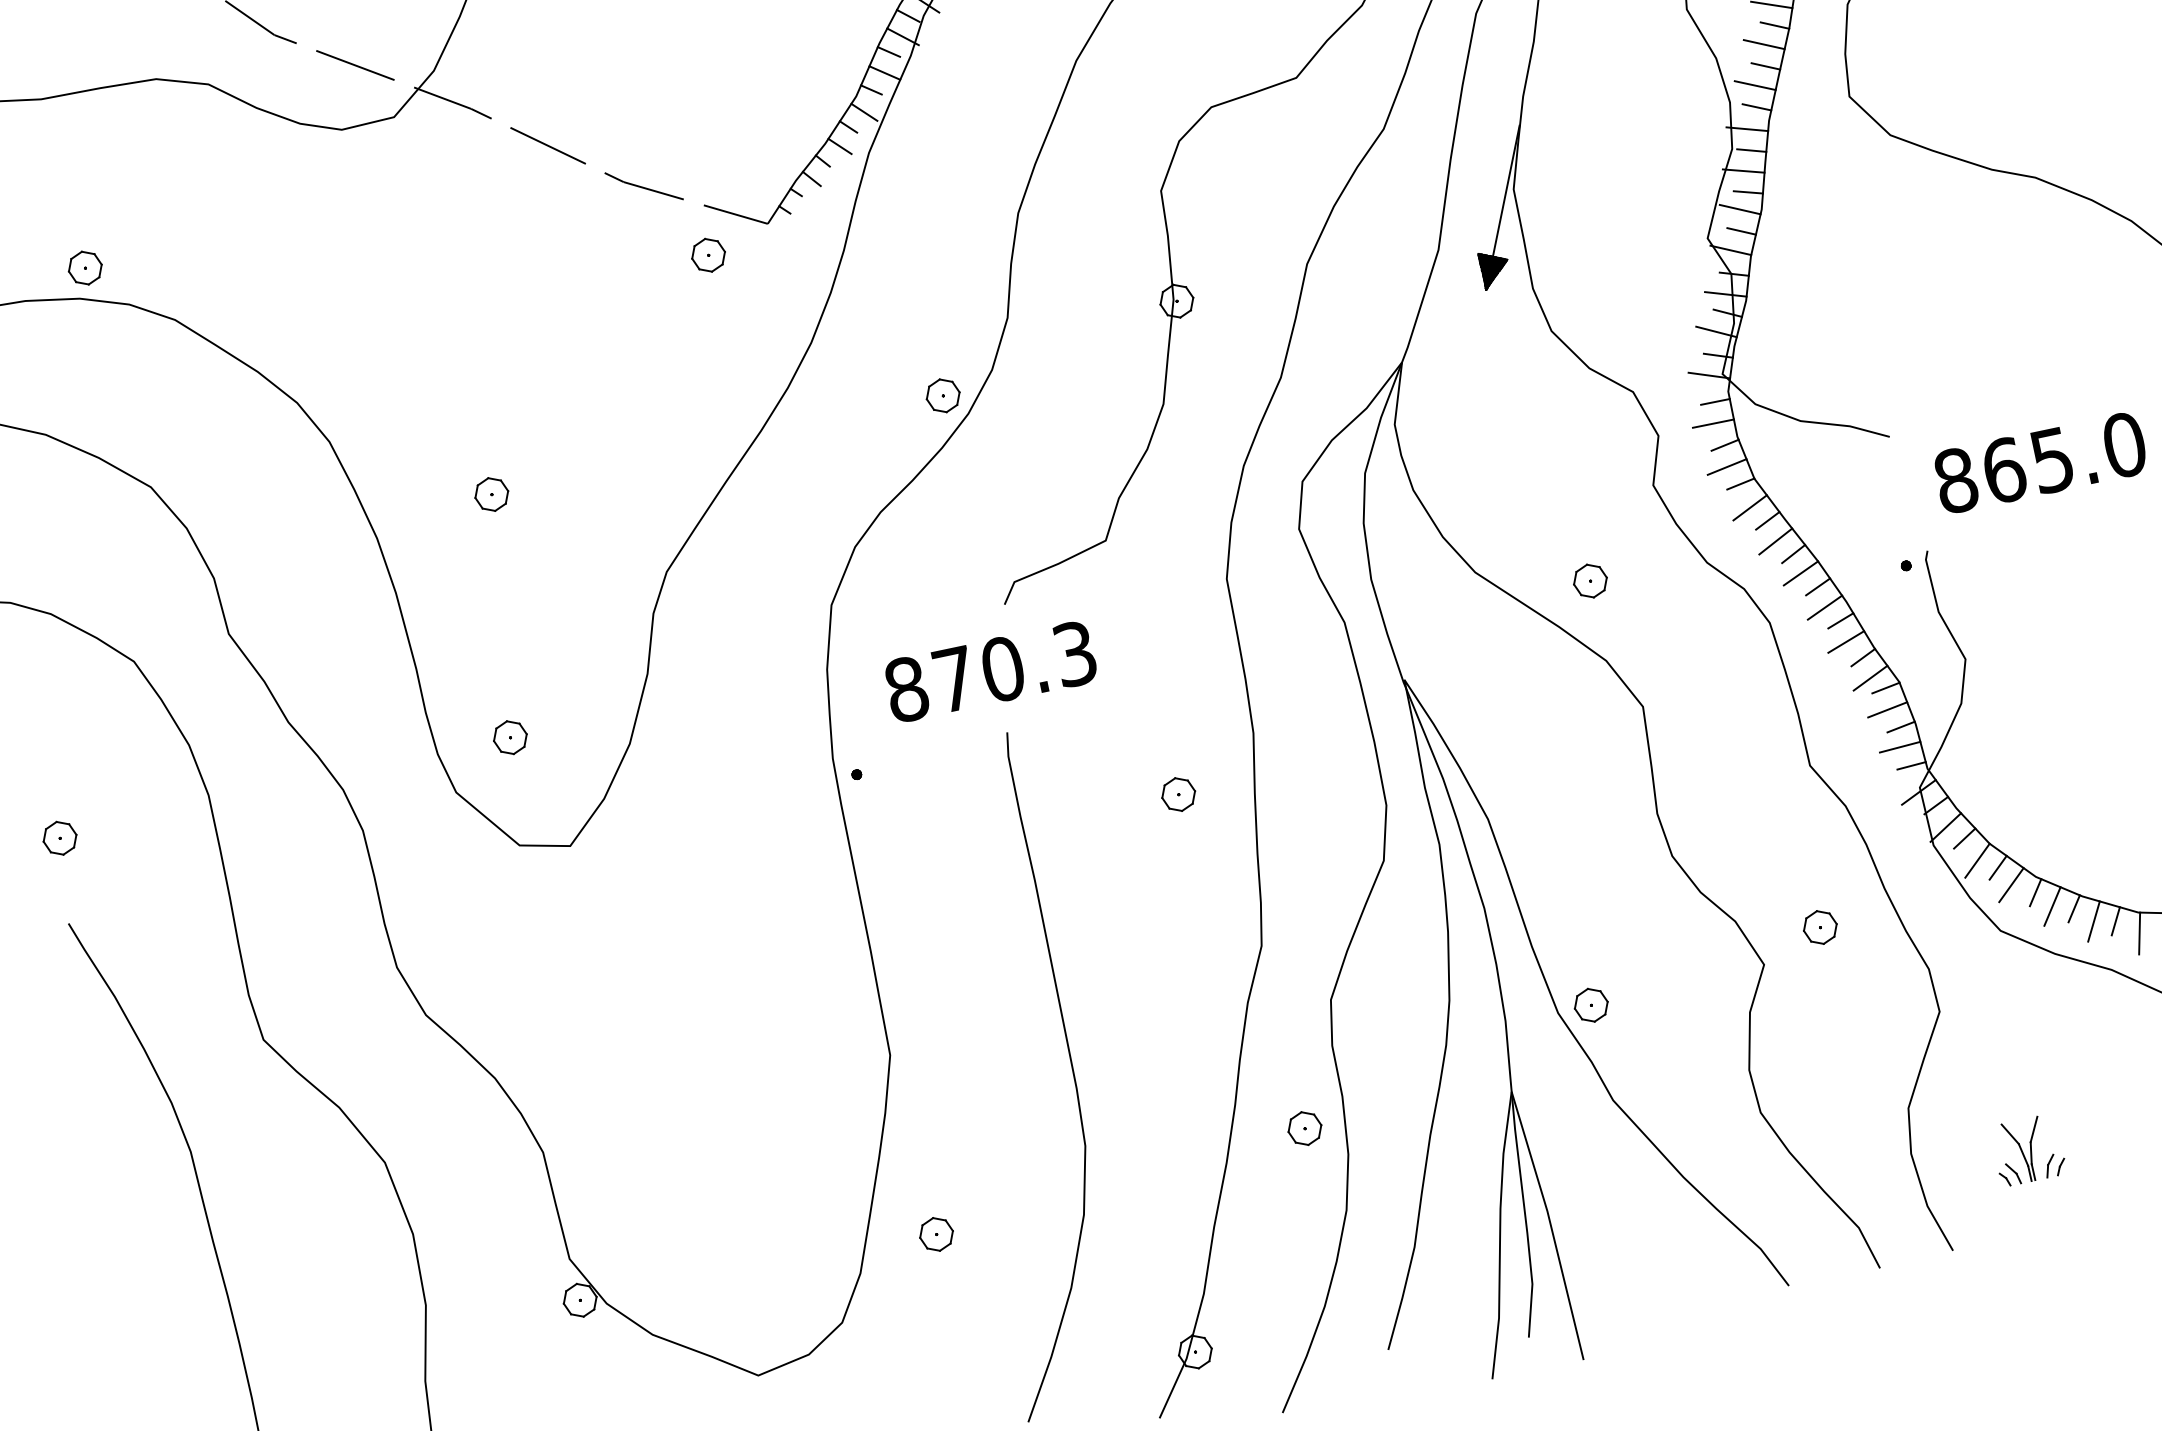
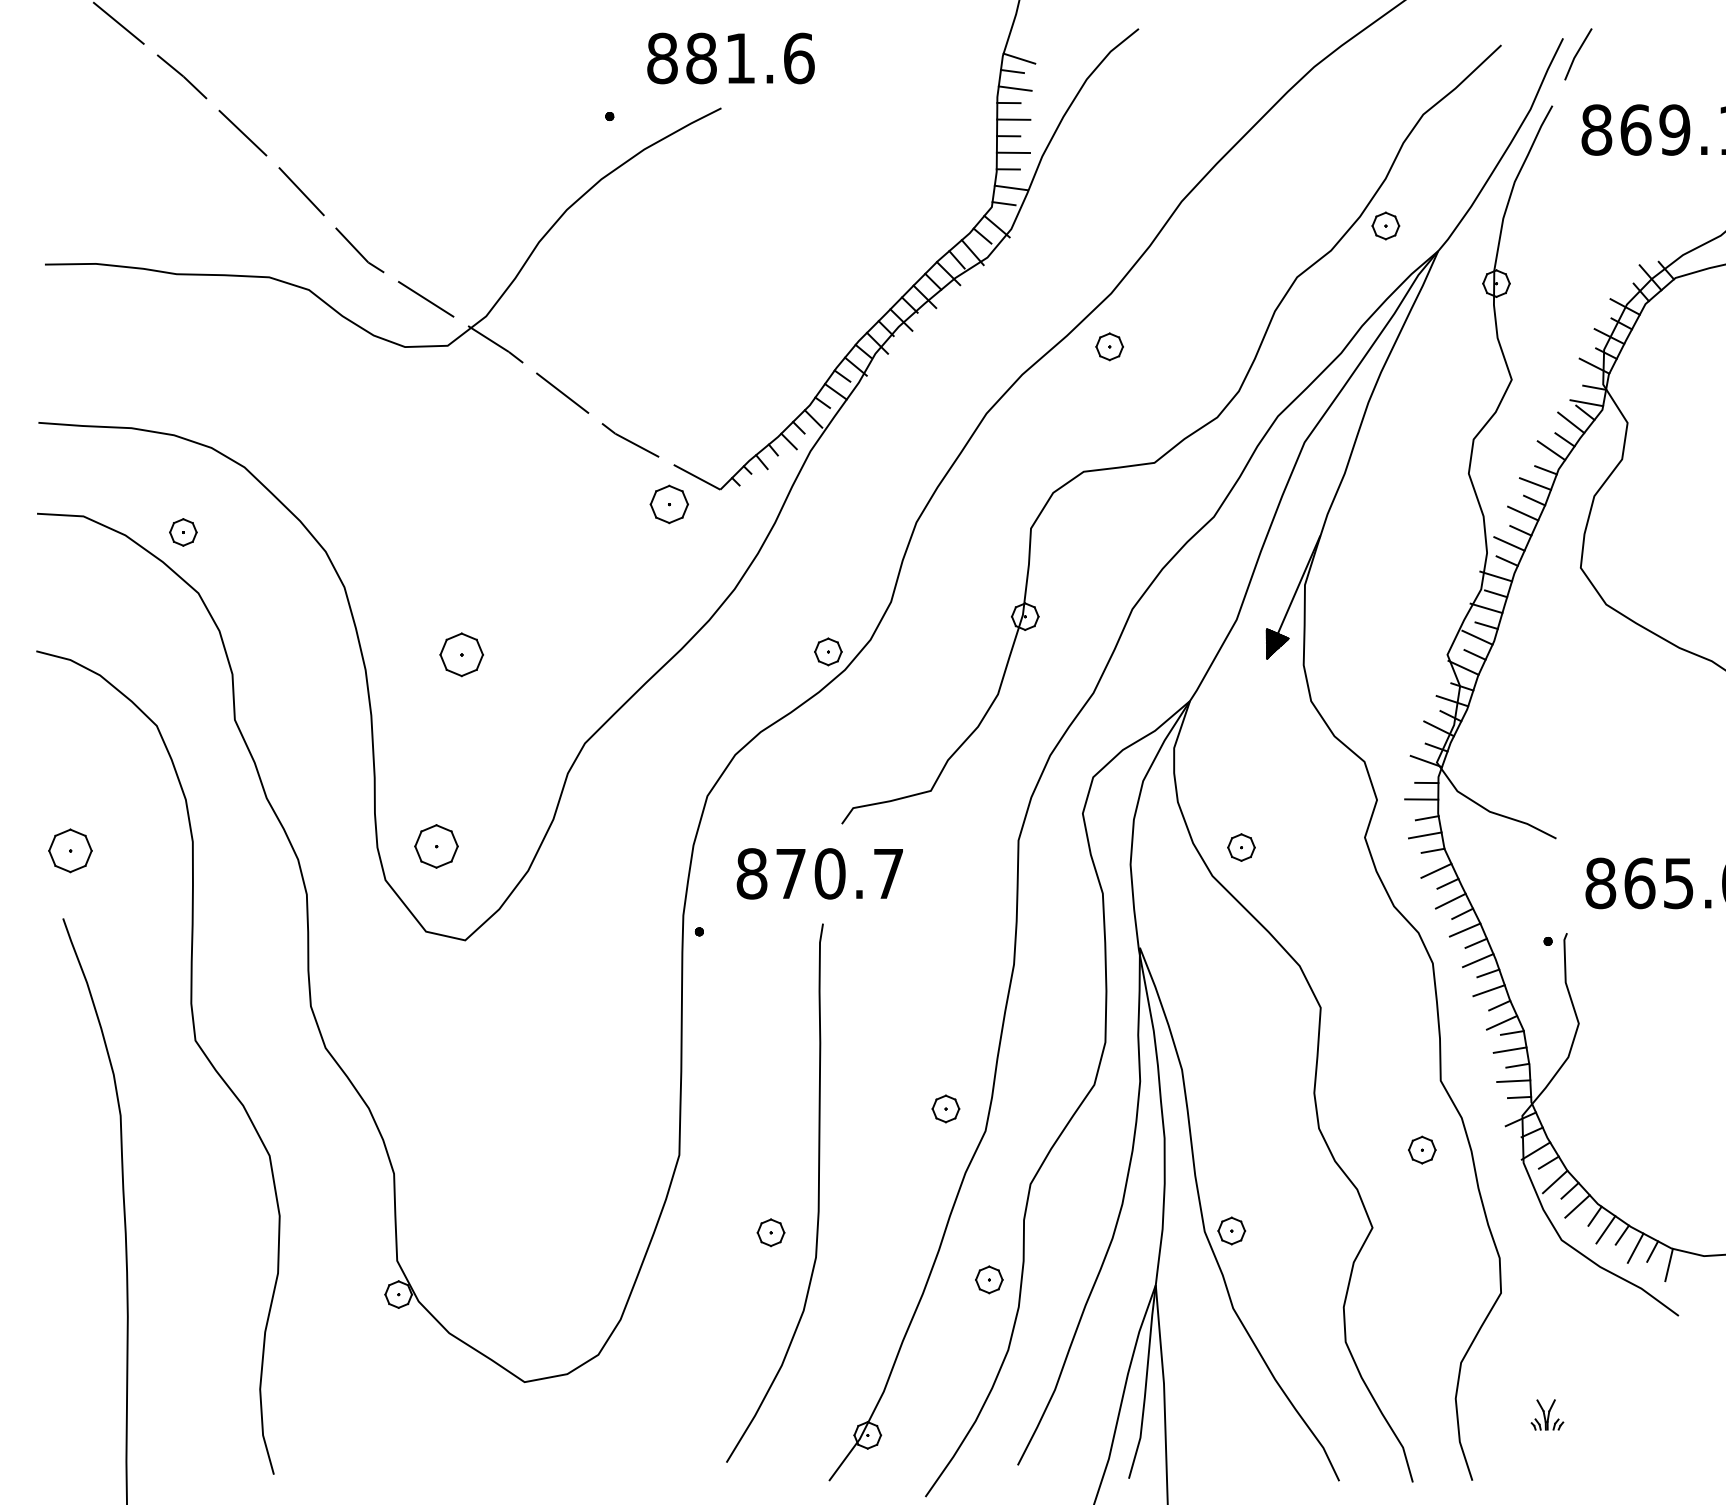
part: (707, 255) -> (668, 504), size x1.4
part: (85, 268) -> (183, 532), moved
part: (491, 494) -> (461, 654), size x1.6
part: (1590, 580) -> (1241, 847), moved
text: (1074, 653) -> (888, 873), 870.3 -> 870.7
part: (510, 737) -> (436, 846), size x1.6
part: (1178, 794) -> (945, 1108), moved
part: (59, 837) -> (70, 850), size x1.6
part: (1820, 926) -> (1422, 1149), moved
part: (2028, 1149) -> (1547, 1414), size x0.6
part: (935, 1234) -> (770, 1232), moved

